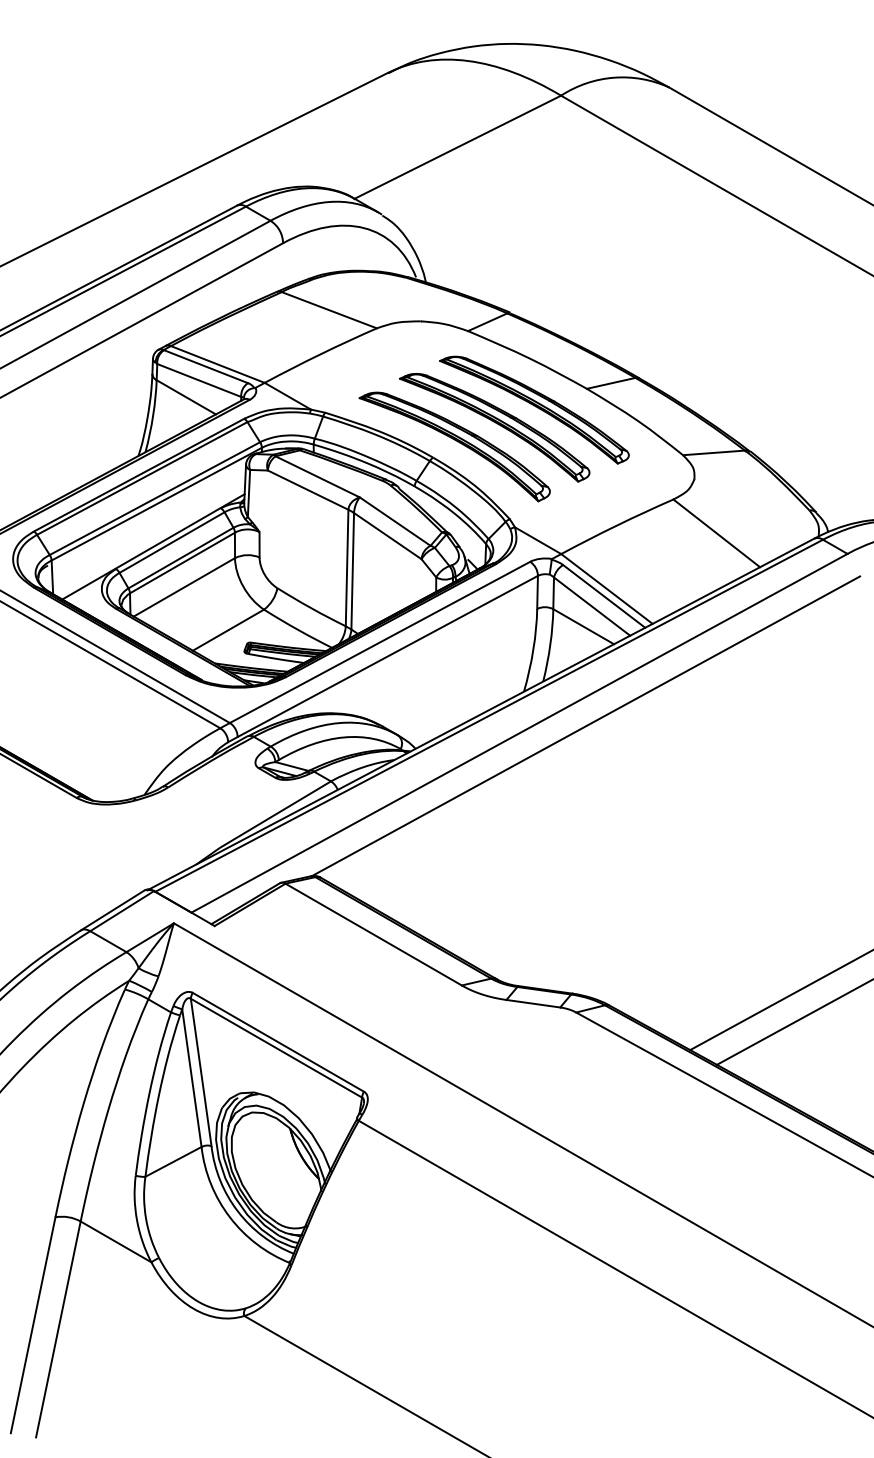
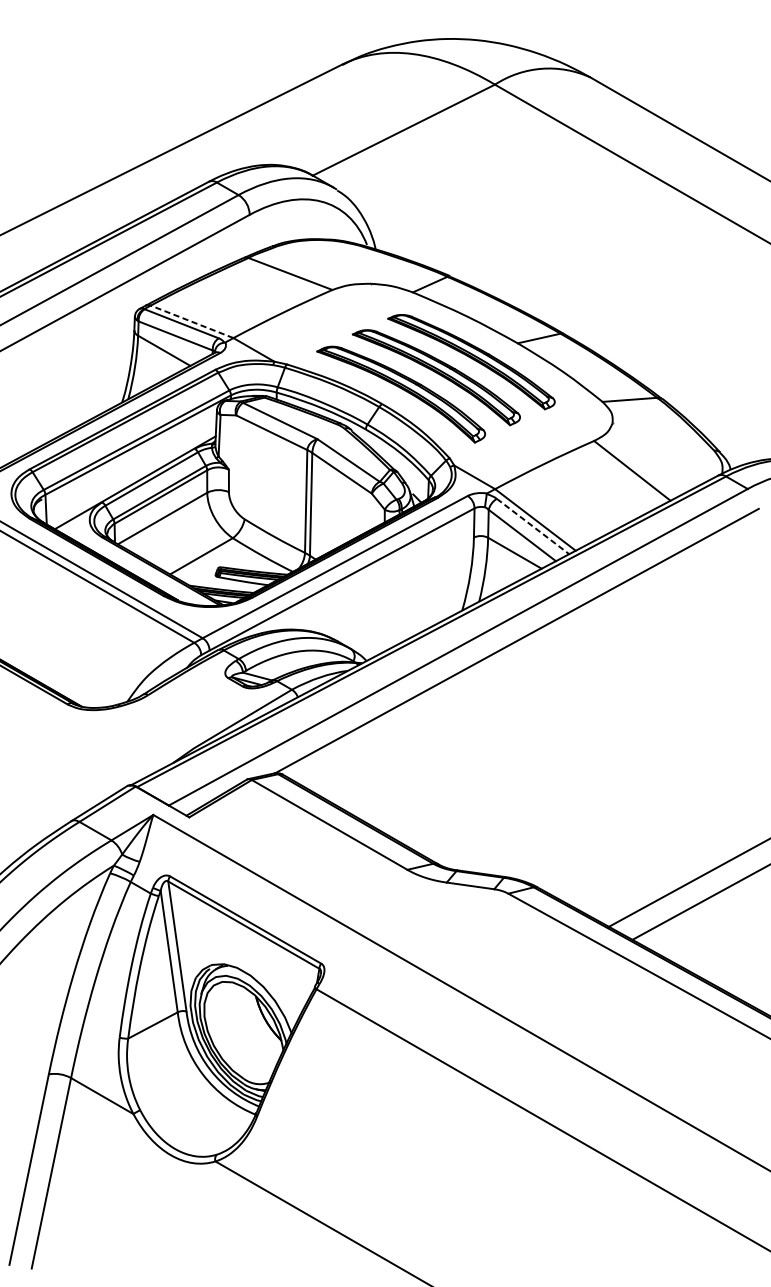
line: (217, 364) -> (191, 321), solid -> dashed
line: (604, 596) -> (533, 526), solid -> dashed

